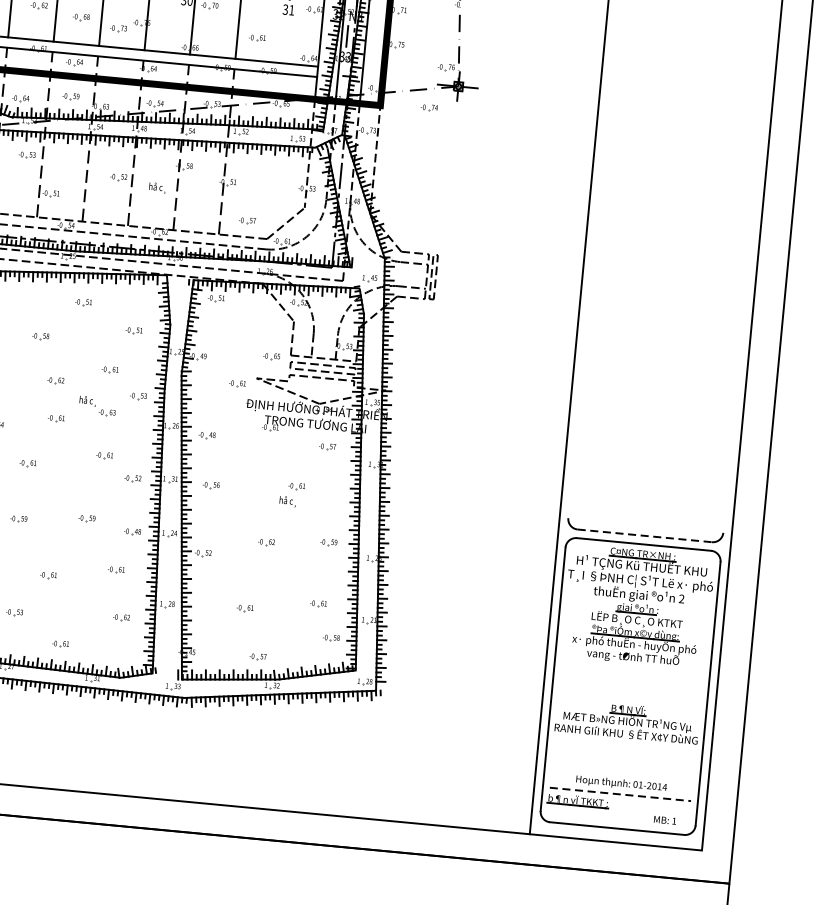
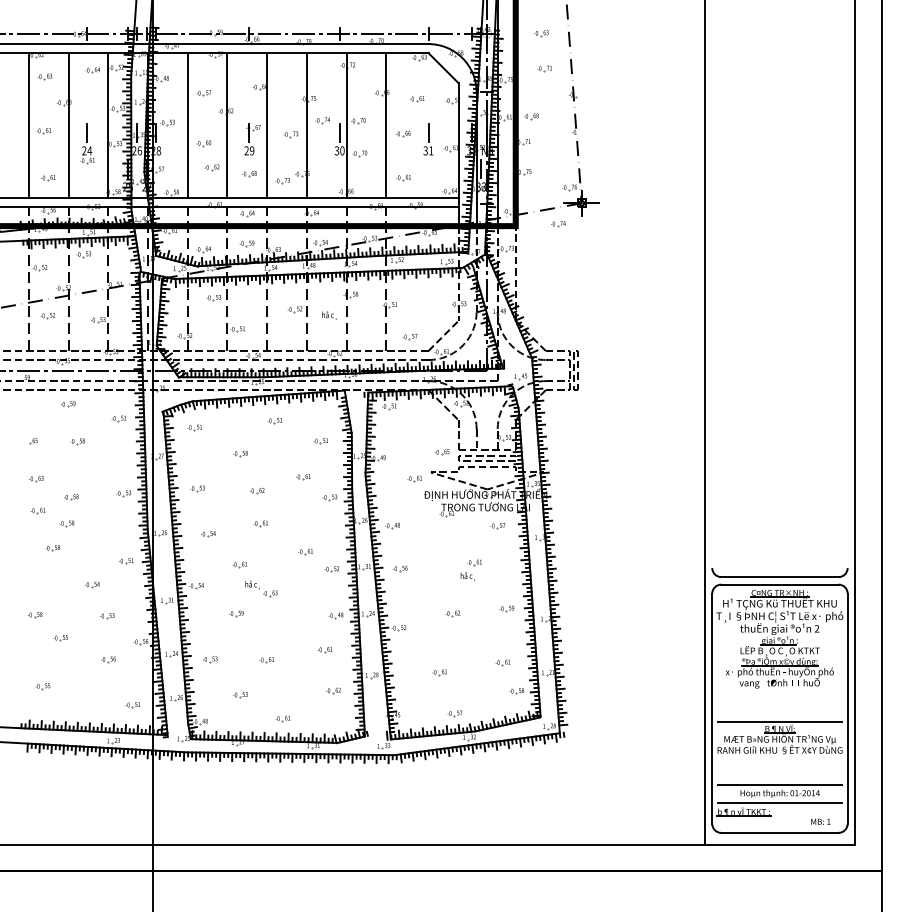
part: (97, 406) -> (261, 588), moved
part: (87, 518) -> (295, 607), removed
line: (644, 536) -> (779, 577), dashed -> solid
line: (628, 701) -> (779, 721), added
line: (621, 773) -> (779, 784), added
line: (619, 794) -> (779, 803), dashed -> solid

